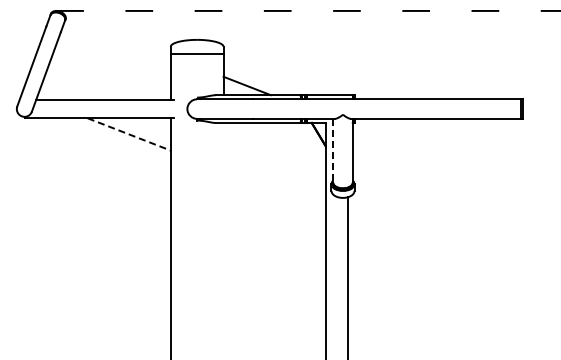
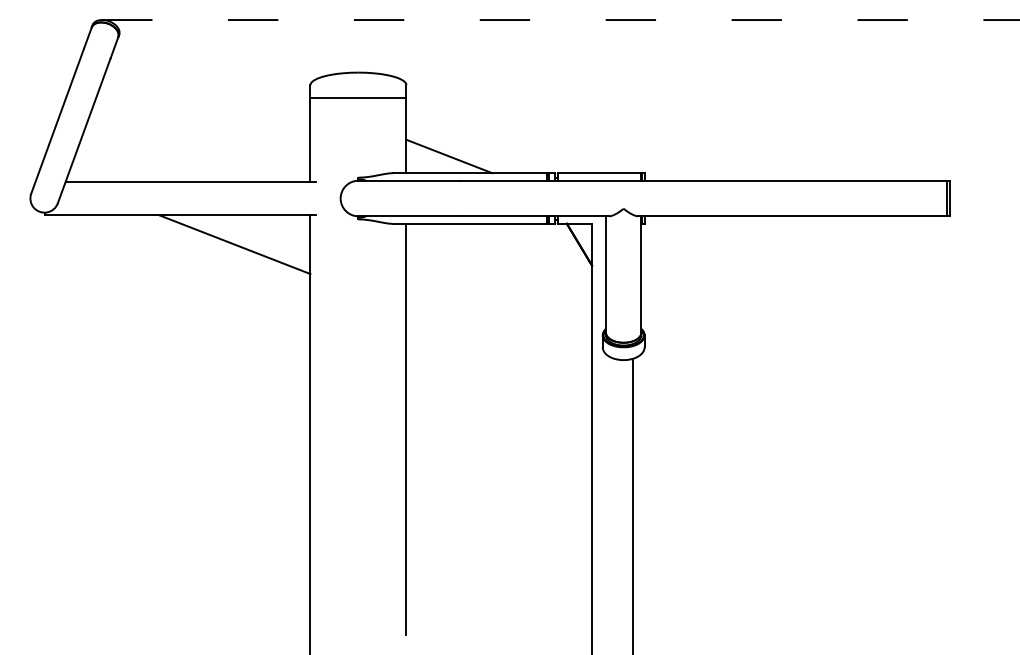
line: (129, 134) -> (235, 244), dashed -> solid
line: (333, 150) -> (606, 273), dashed -> solid
line: (223, 236) -> (406, 430), added

